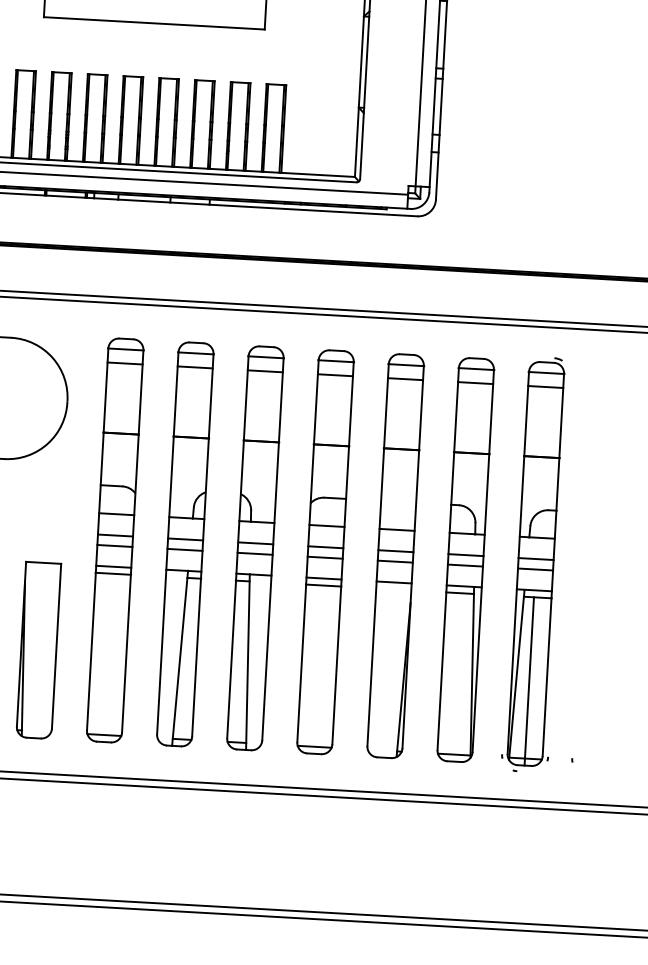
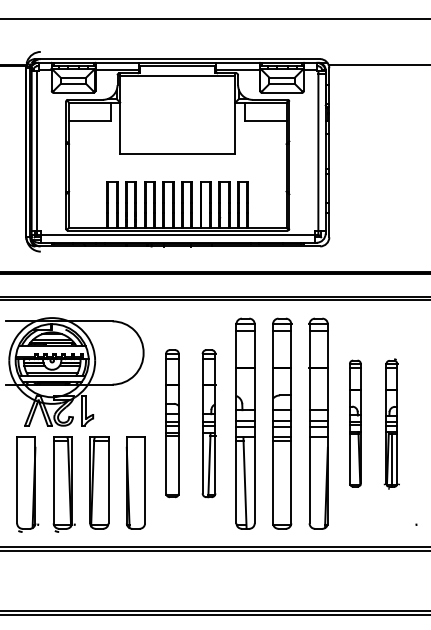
part: (115, 540) -> (172, 423), size x0.7
part: (184, 543) -> (208, 423), size x0.7
part: (466, 559) -> (355, 423), size x0.6
part: (535, 563) -> (391, 423), size x0.6

